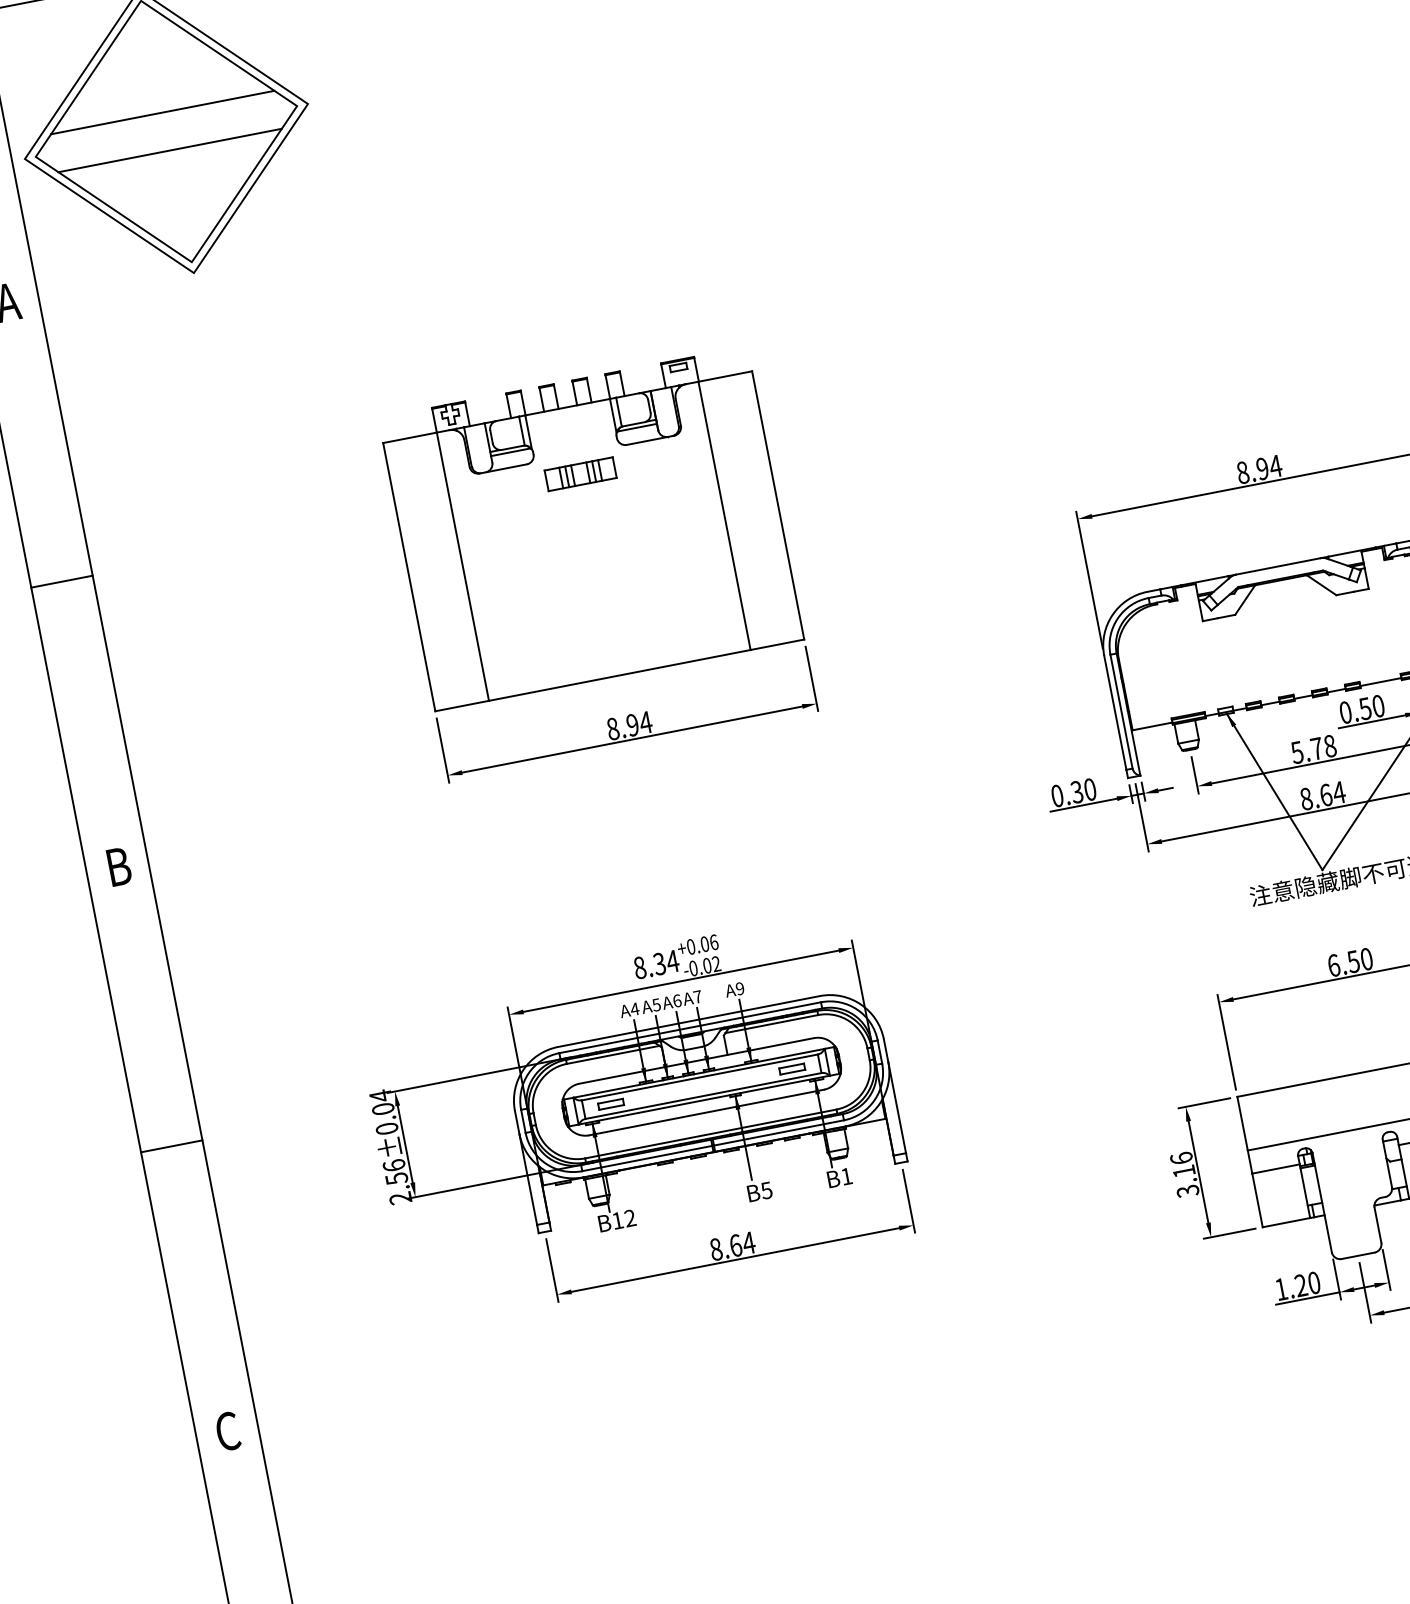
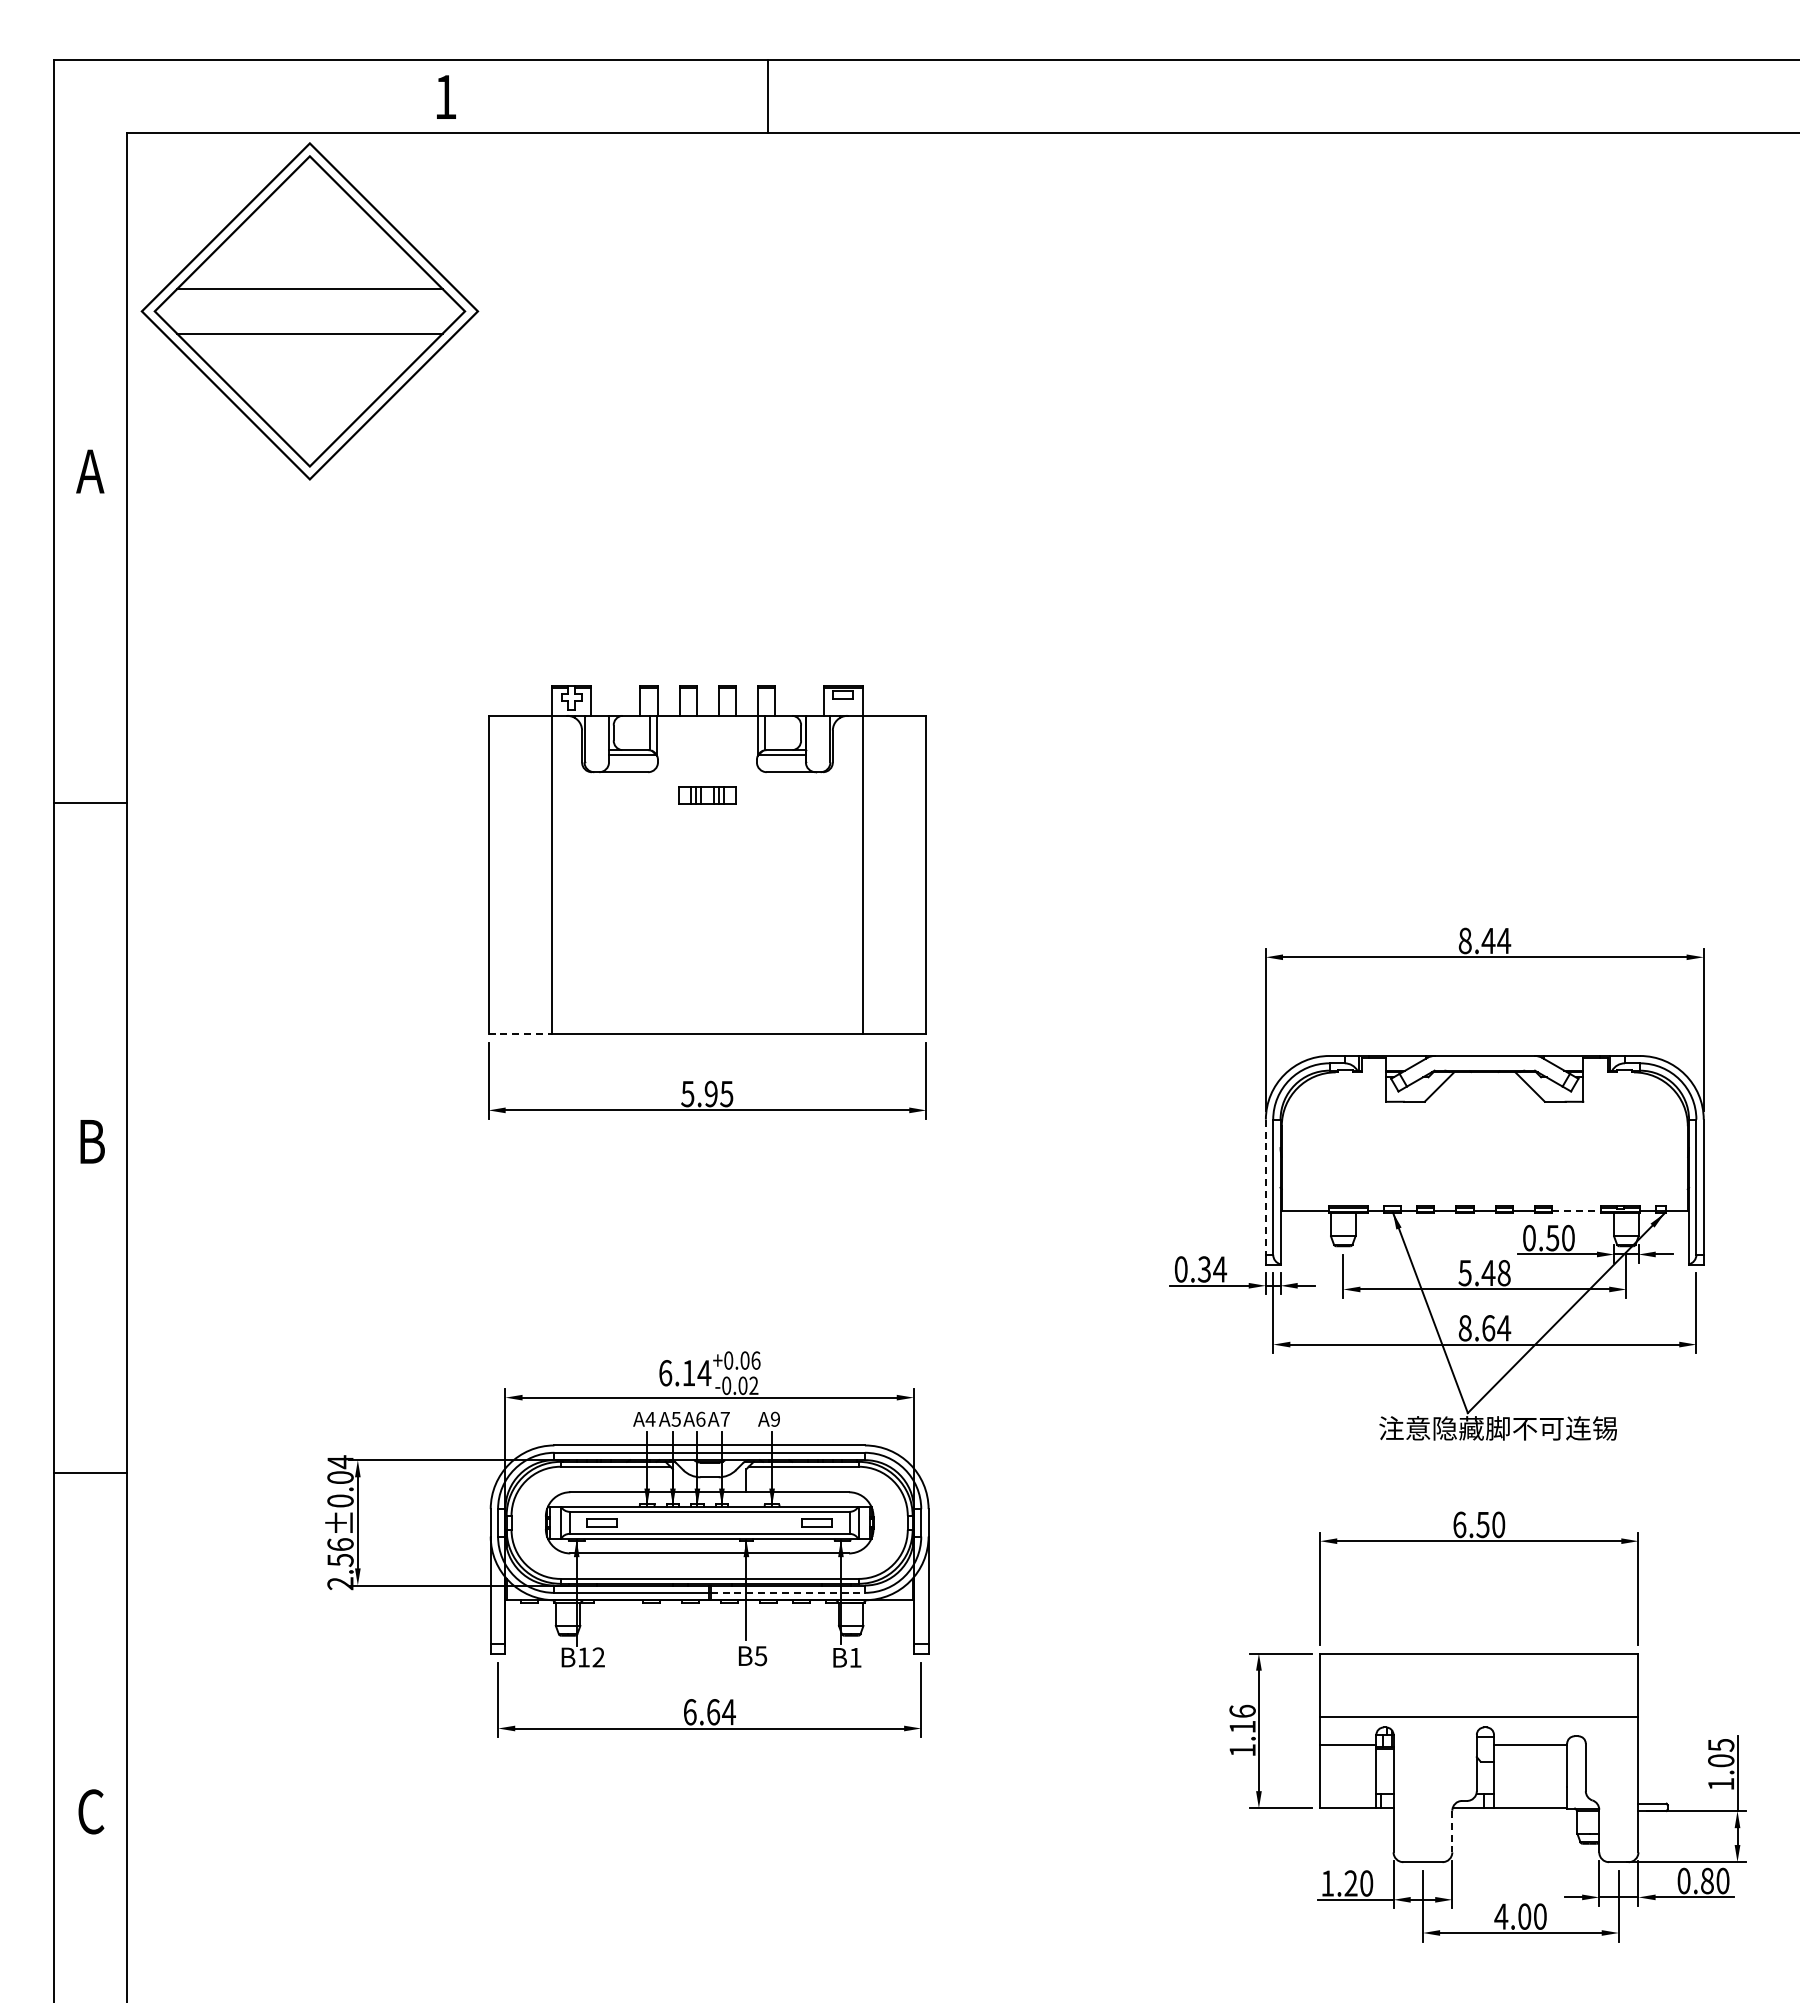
text: (1262, 468) -> (1488, 940), 8.94 -> 8.44
part: (580, 474) -> (707, 795), size x0.7
line: (1381, 682) -> (1576, 1211), solid -> dashed
line: (462, 706) -> (520, 1034), solid -> dashed
line: (1115, 713) -> (1265, 1187), solid -> dashed
text: (629, 725) -> (707, 1093), 8.94 -> 5.95
text: (1316, 748) -> (1488, 1272), 5.78 -> 5.48
text: (1090, 789) -> (1220, 1269), 0.30 -> 0.34
text: (650, 966) -> (677, 1373), 8.34 -> 6.14
line: (779, 1132) -> (788, 1592), solid -> dashed
text: (1187, 1191) -> (1242, 1750), 3.16 -> 1.16
line: (1378, 1225) -> (1452, 1831), solid -> dashed
text: (715, 1249) -> (689, 1712), 8.64 -> 6.64

